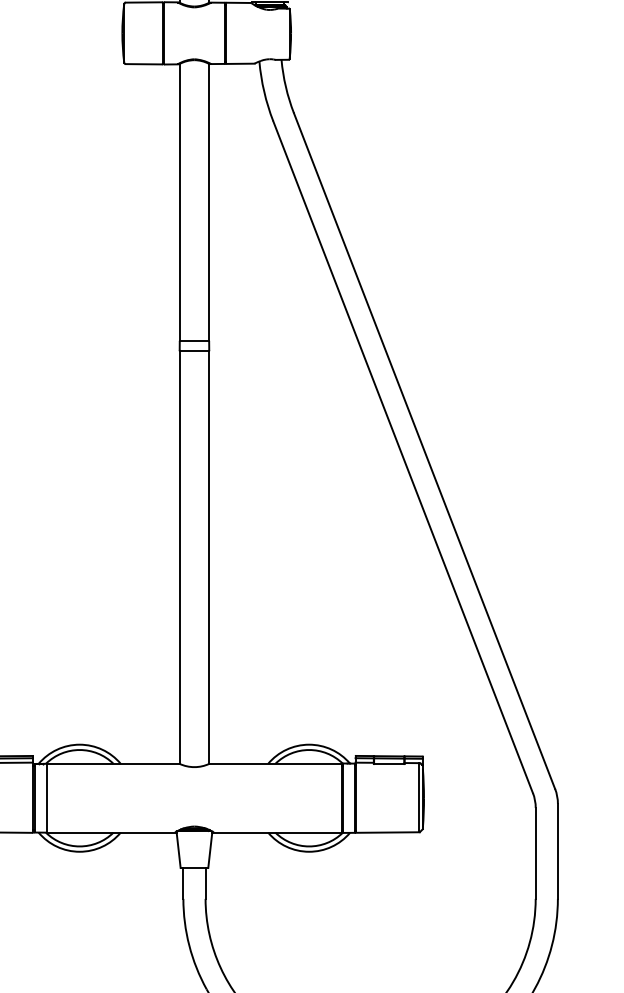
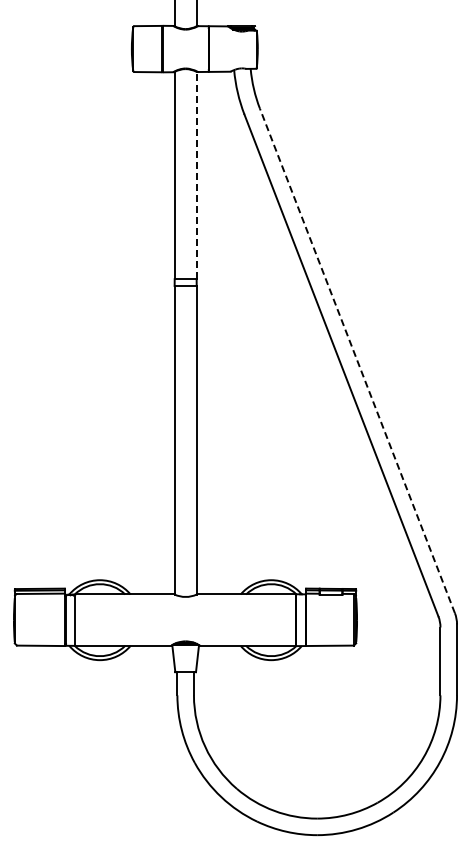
line: (208, 202) -> (196, 175), solid -> dashed
line: (424, 450) -> (357, 360), solid -> dashed

